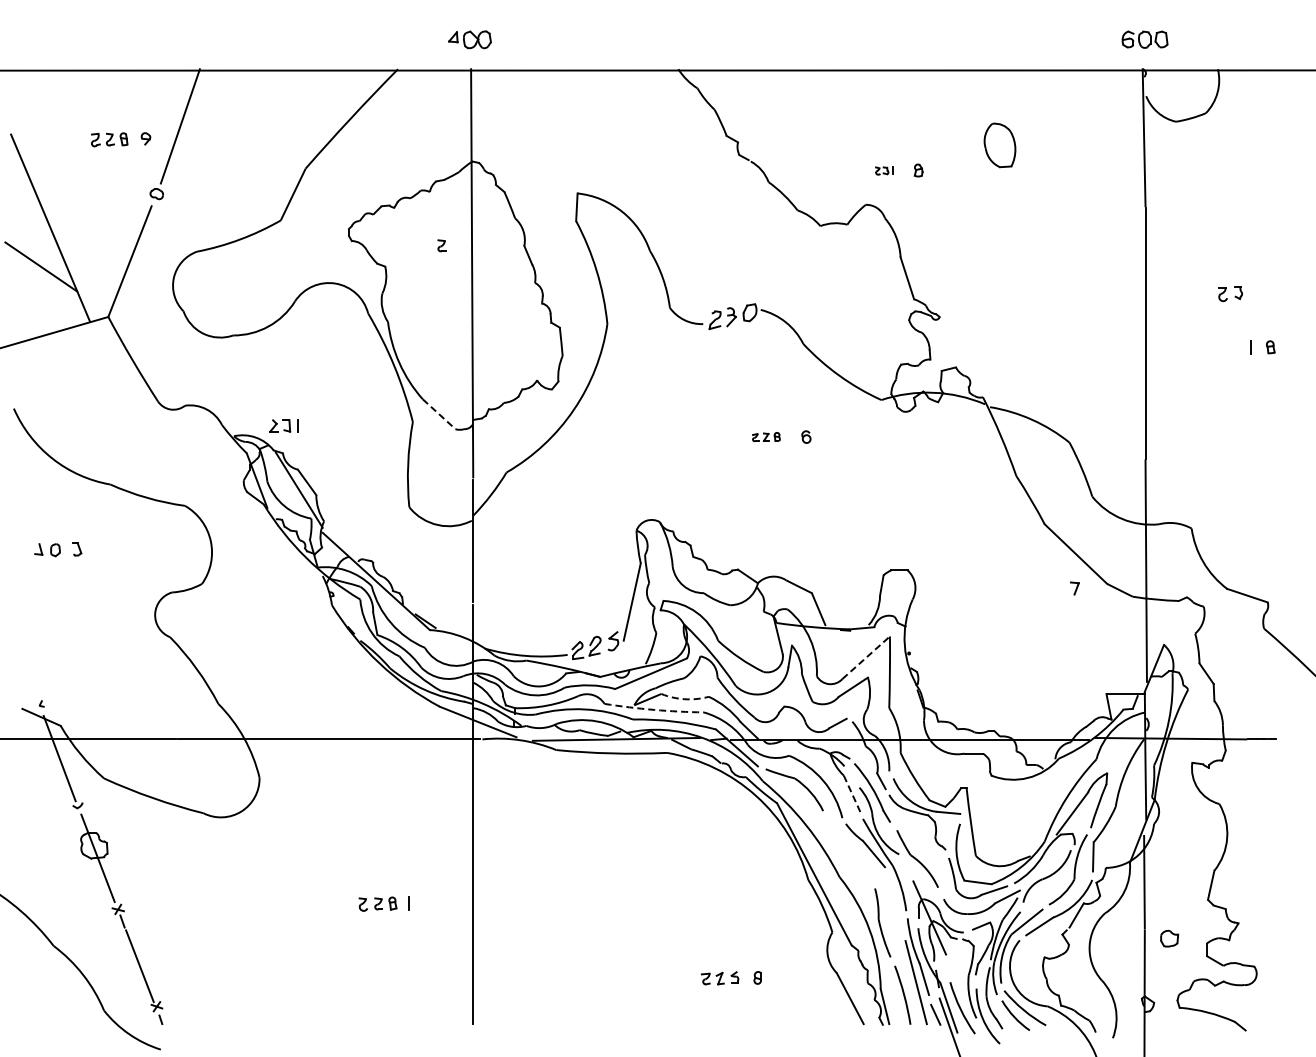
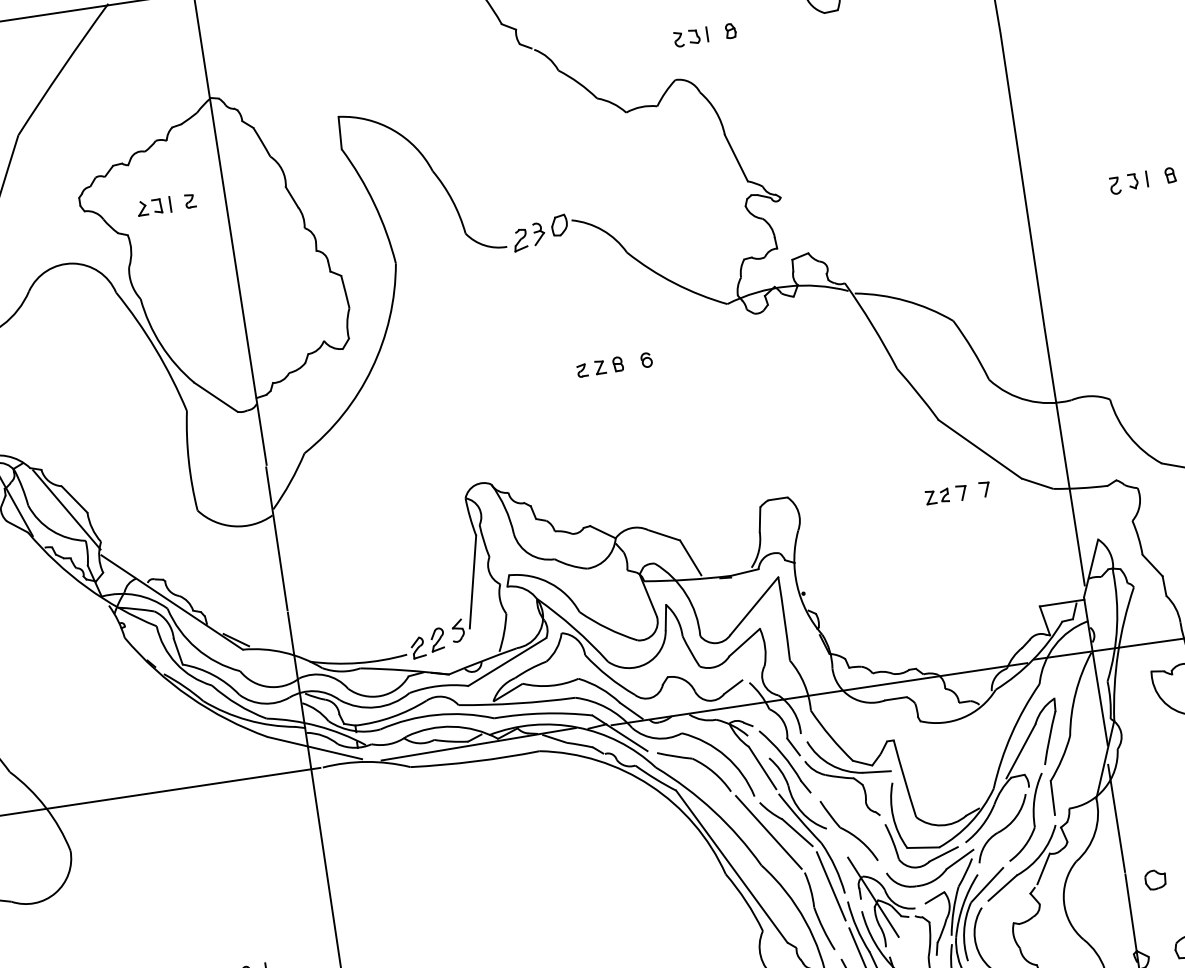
part: (883, 170) -> (689, 37), size x1.67
part: (1230, 294) -> (1124, 184), moved
line: (439, 414) -> (216, 397), dashed -> solid
part: (283, 425) -> (153, 206), moved
part: (766, 436) -> (600, 366), size x1.43
part: (1041, 588) -> (946, 495), added
line: (866, 657) -> (754, 605), dashed -> solid
arc: (684, 699) -> (550, 686), dashed -> solid
arc: (654, 709) -> (517, 702), dashed -> solid
line: (852, 795) -> (762, 768), dashed -> solid
line: (849, 849) -> (768, 831), added
line: (895, 902) -> (830, 885), added

